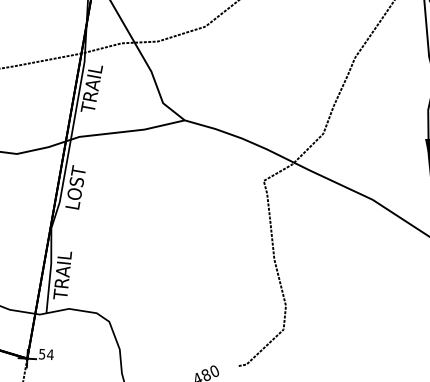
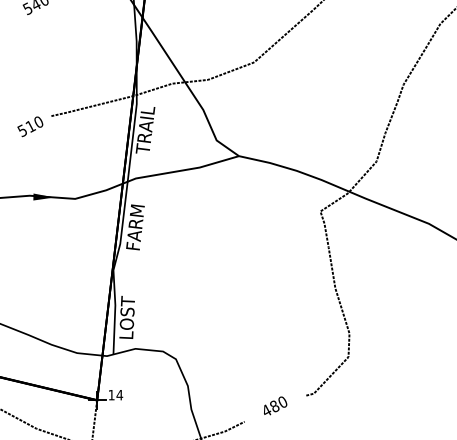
text: (76, 185) -> (135, 226), LOST -> FARM
text: (62, 275) -> (127, 316), TRAIL -> LOST
text: (42, 354) -> (111, 395), 54 -> 14

